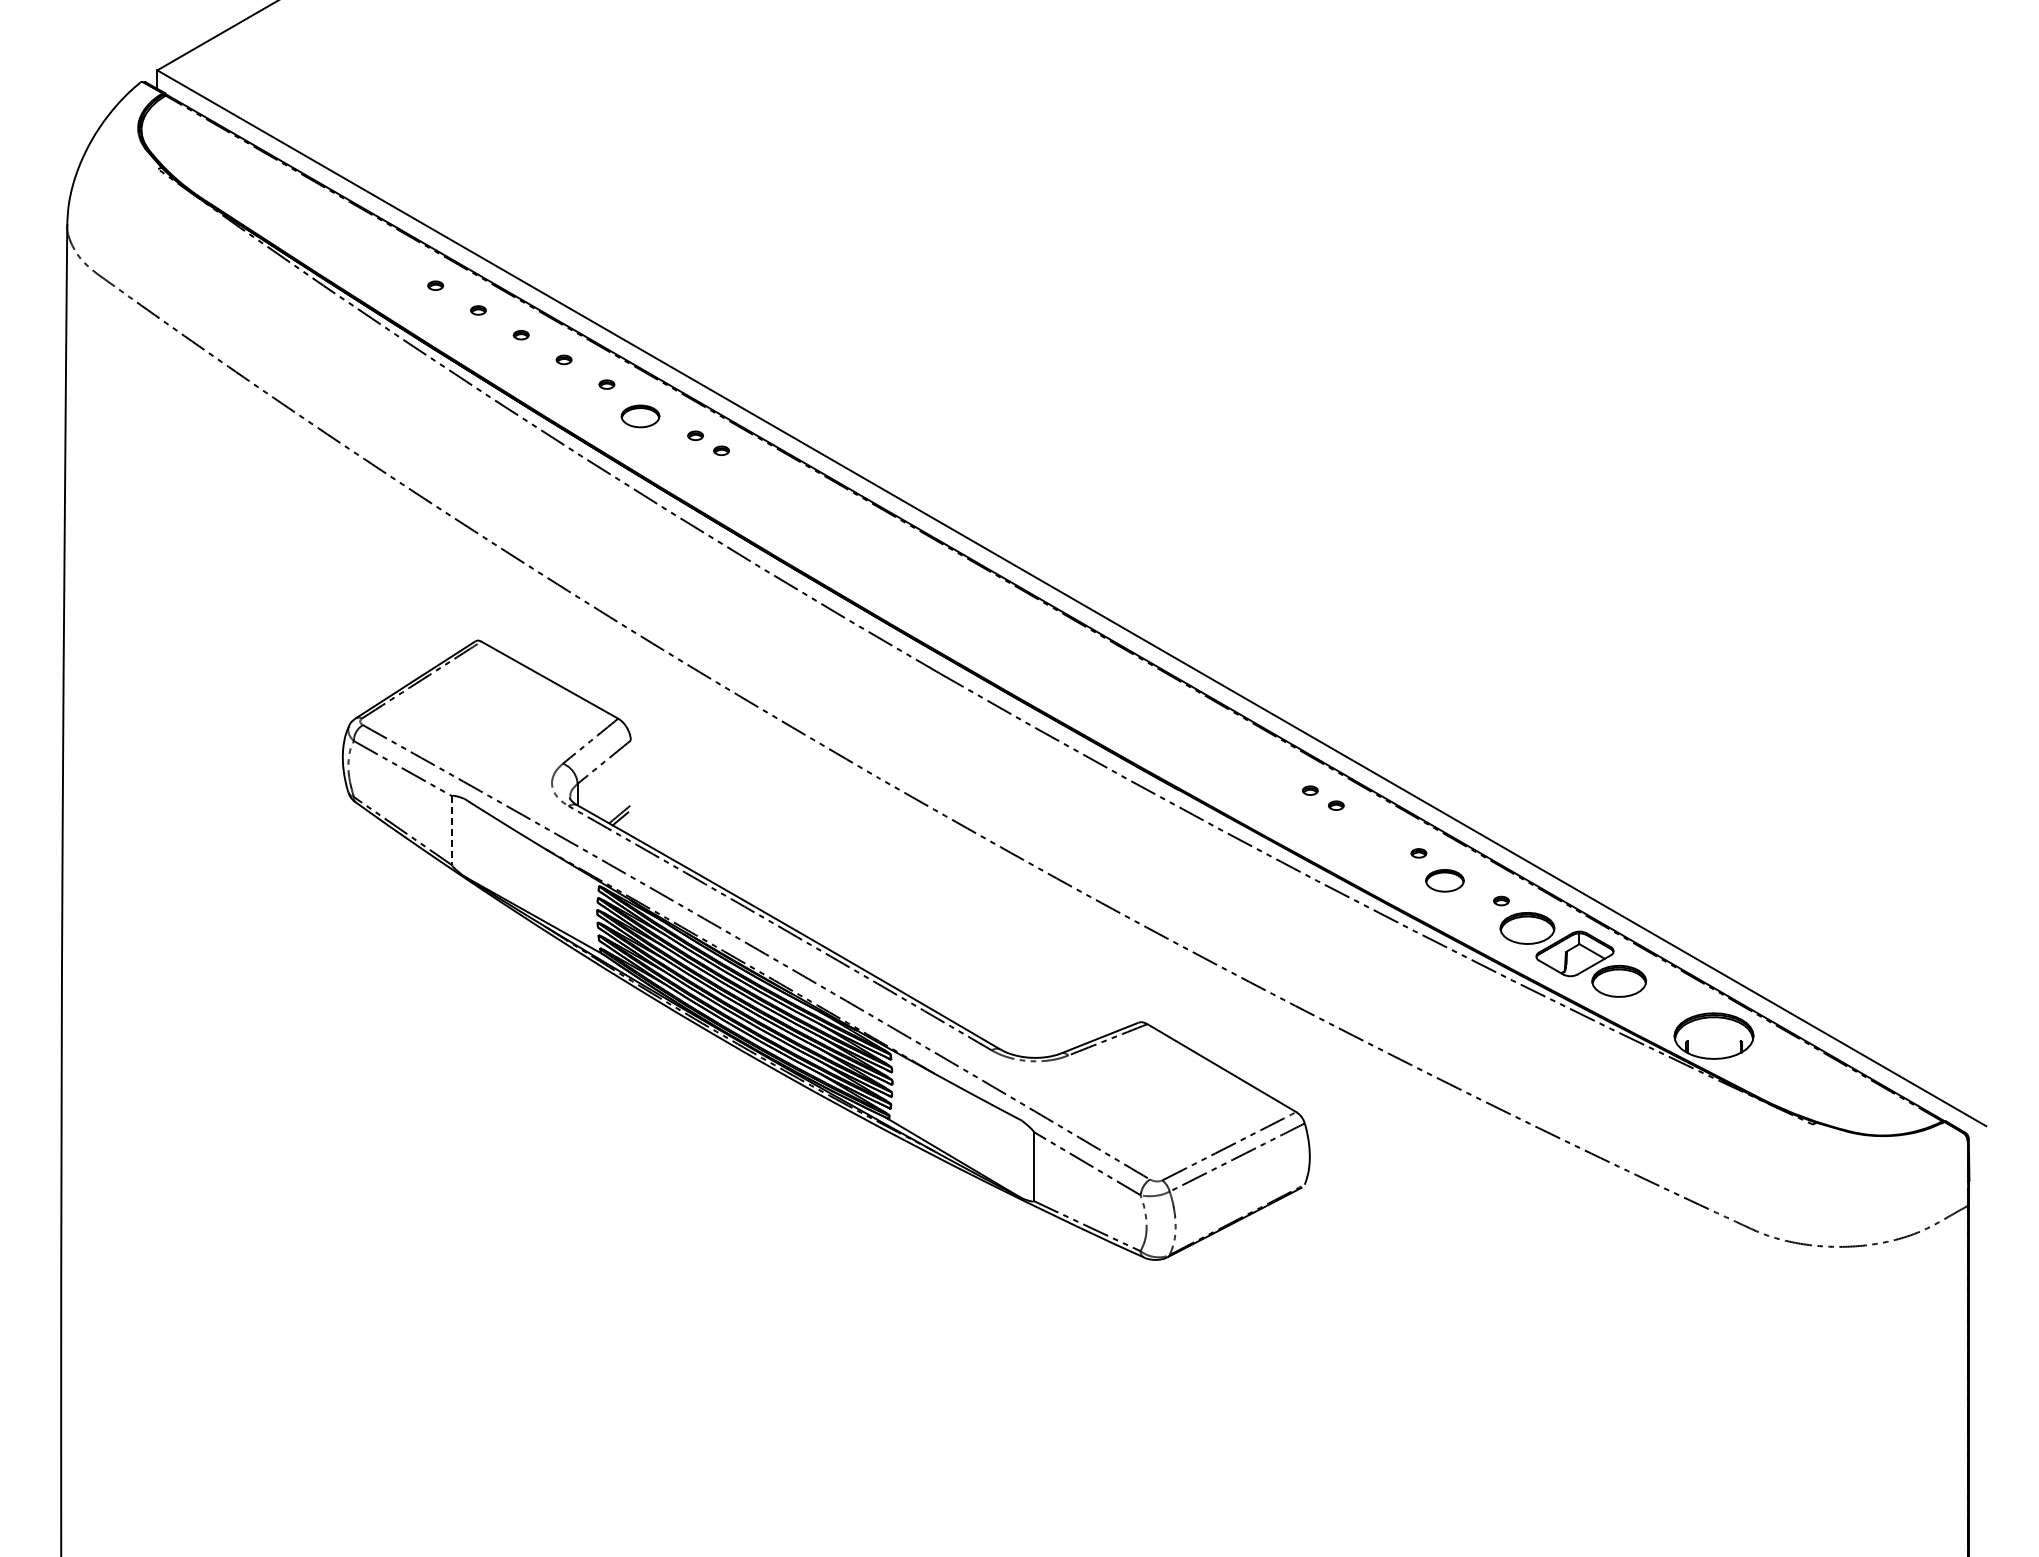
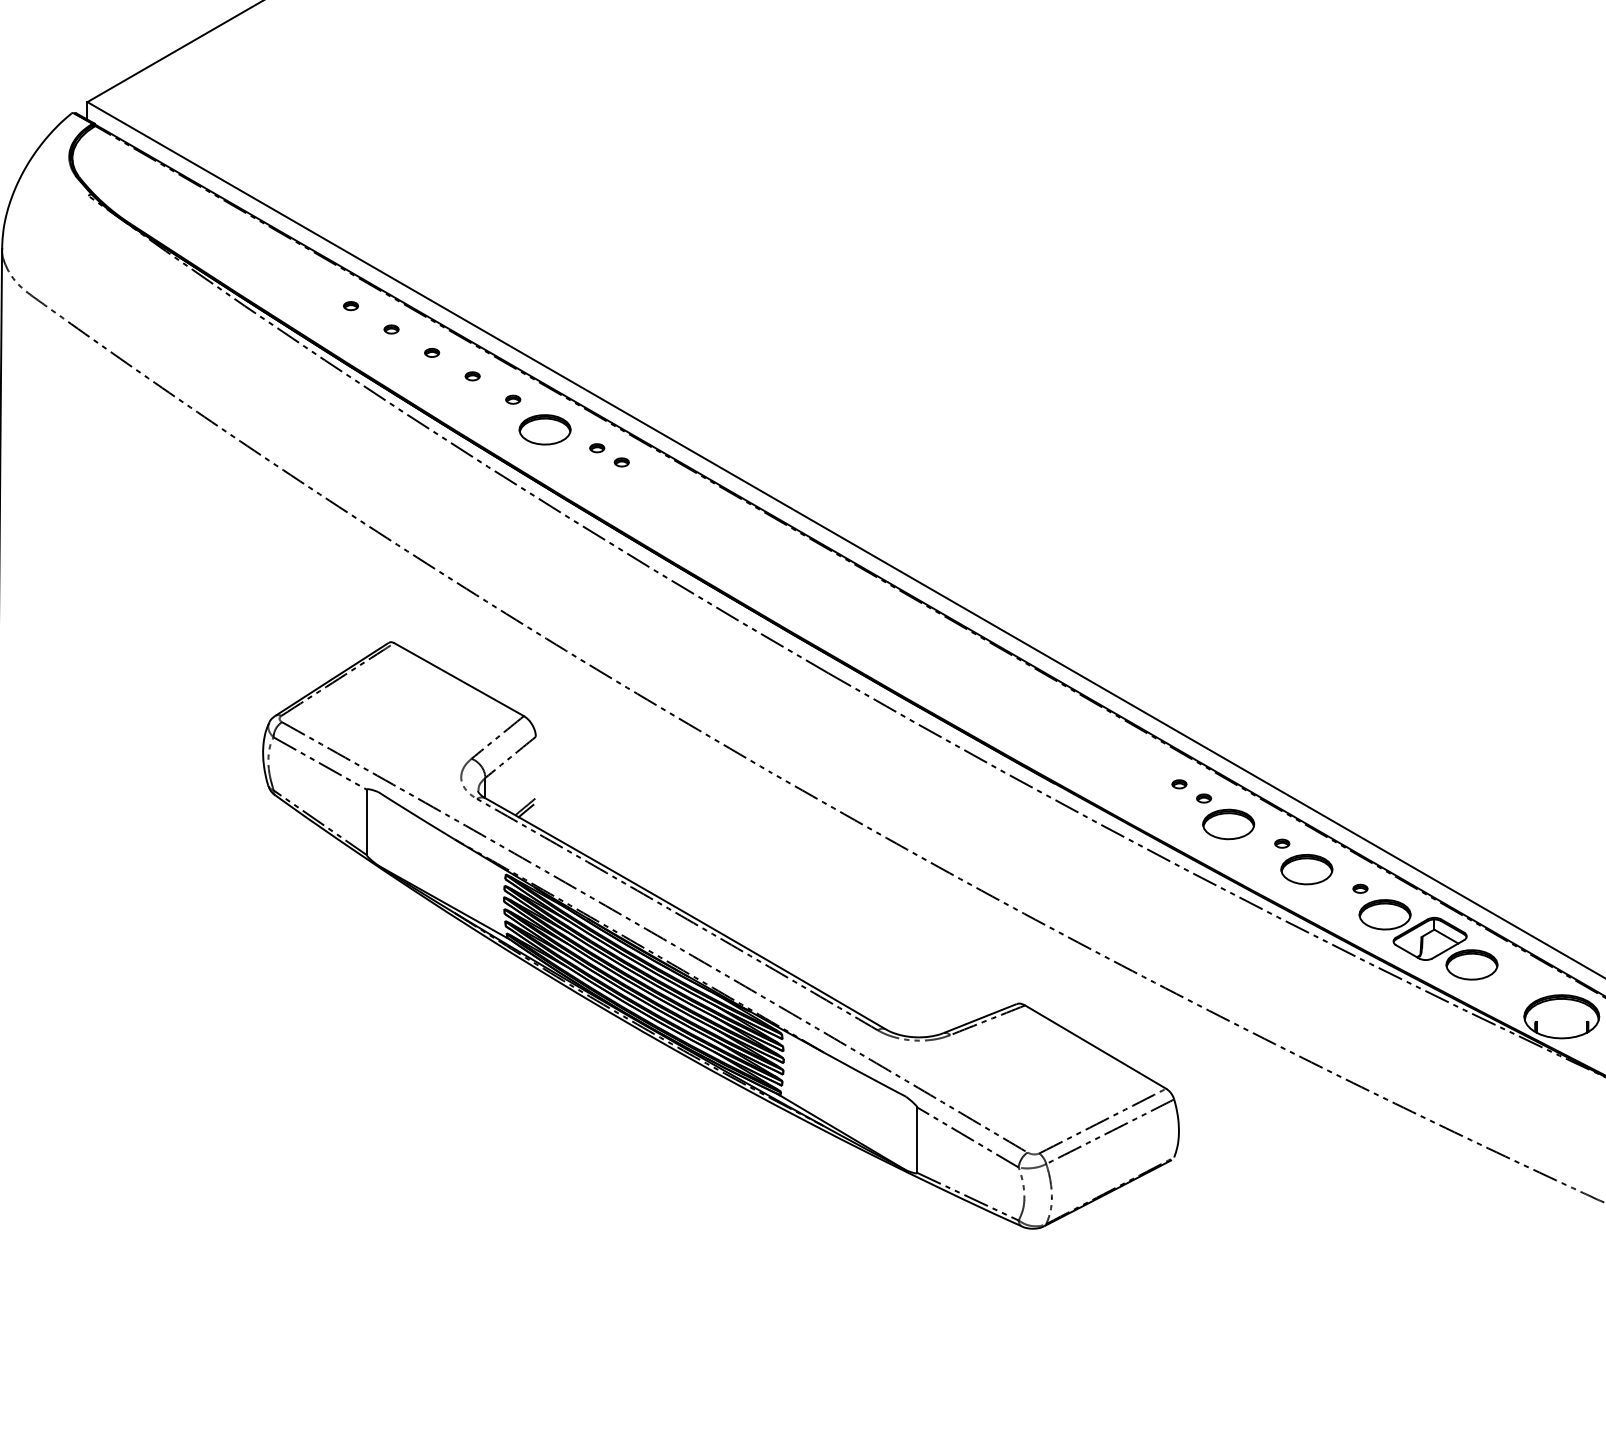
part: (640, 416) -> (545, 429), size x1.43
line: (452, 830) -> (366, 822), dashed -> solid
part: (1362, 832) -> (1228, 823), added
part: (1444, 880) -> (1306, 869), size x1.43

